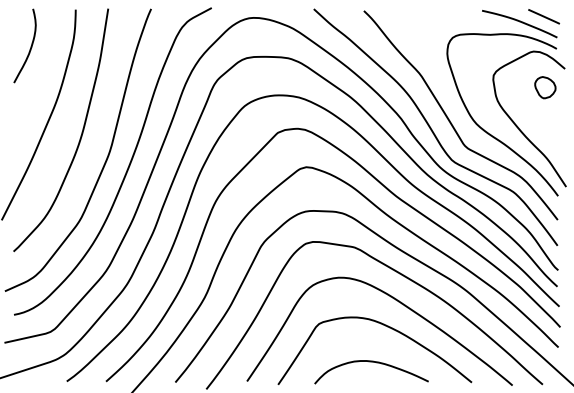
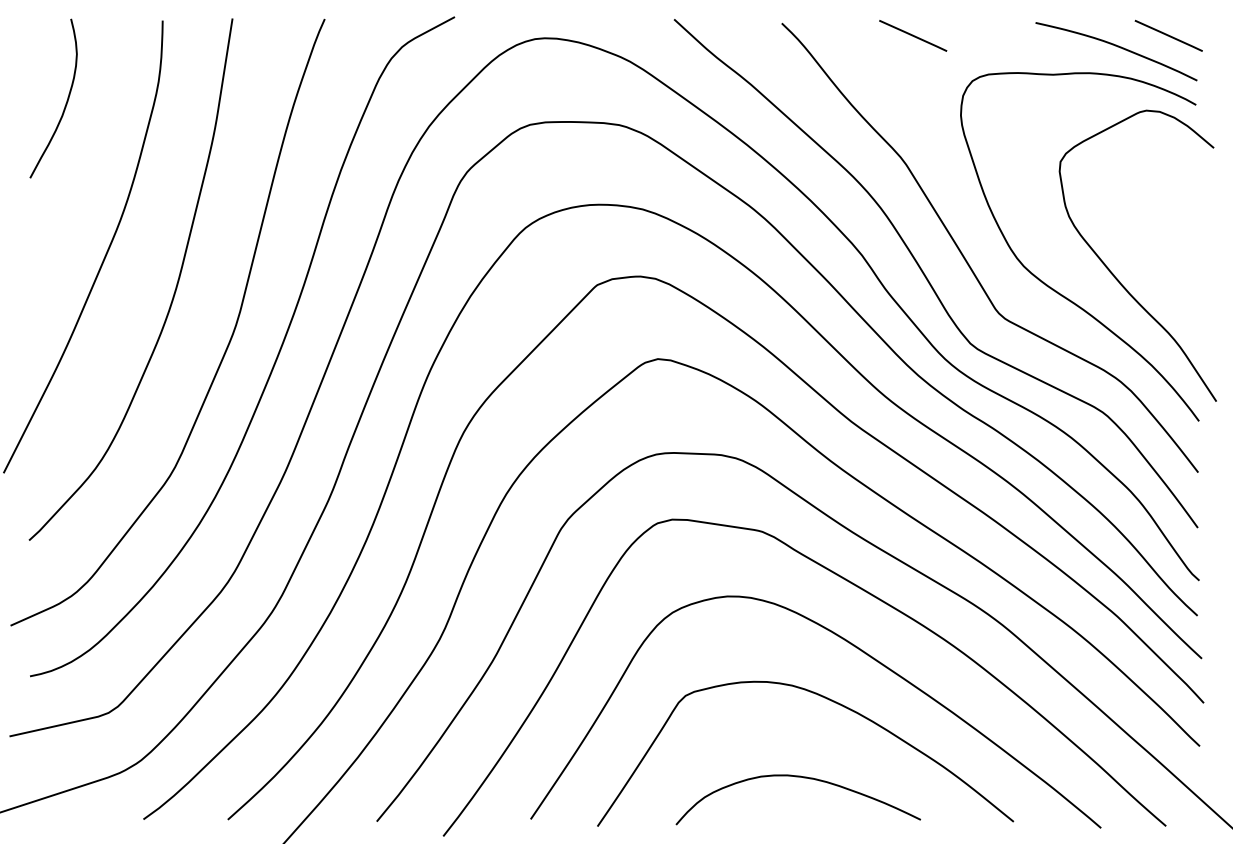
line: (424, 16) -> (911, 35), added
part: (545, 87) -> (1171, 187), removed

